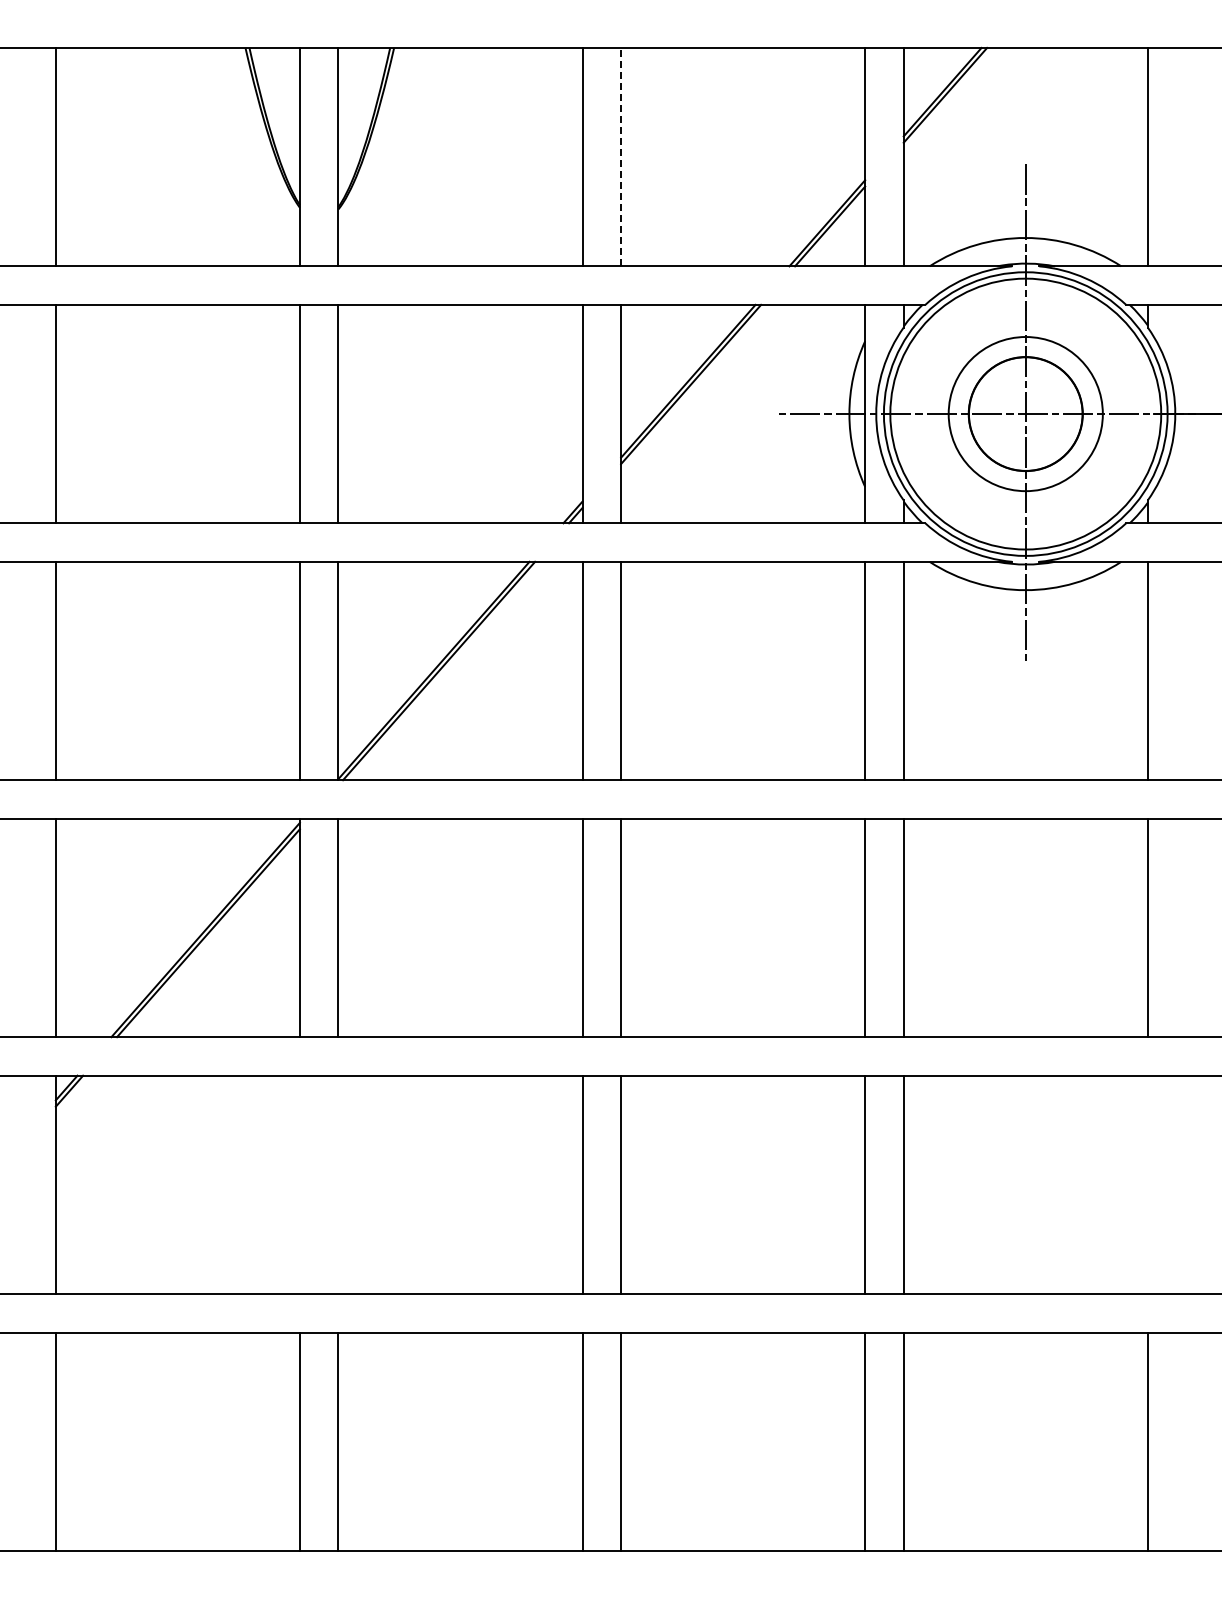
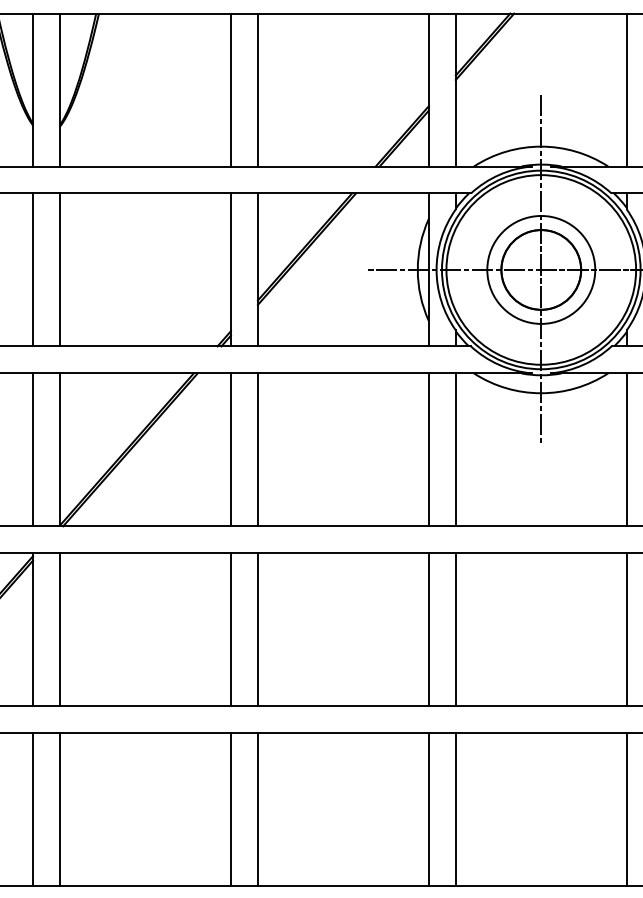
line: (621, 156) -> (258, 89), dashed -> solid
line: (299, 1184) -> (32, 809), added
line: (338, 1184) -> (60, 809), added
line: (1147, 1184) -> (626, 809), added

